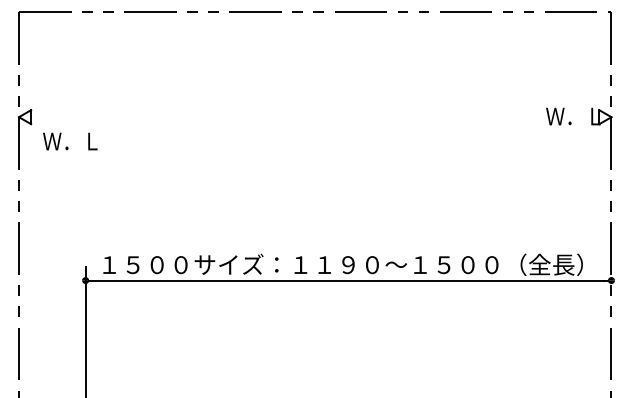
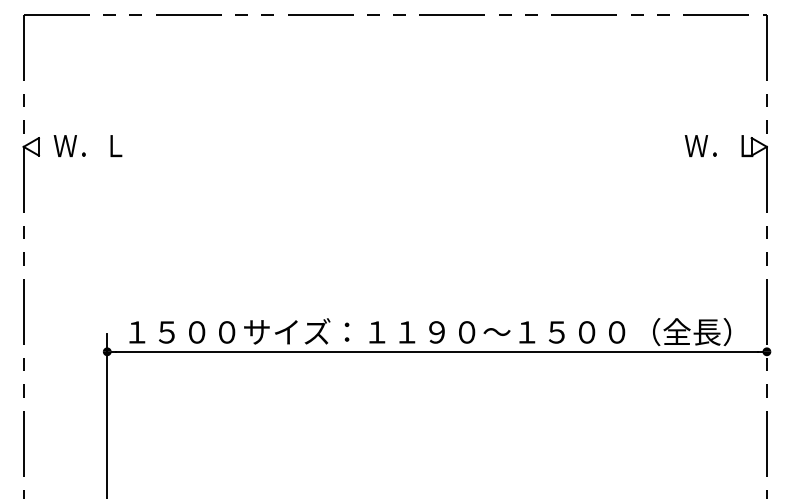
text: (70, 141) -> (88, 146), moved

